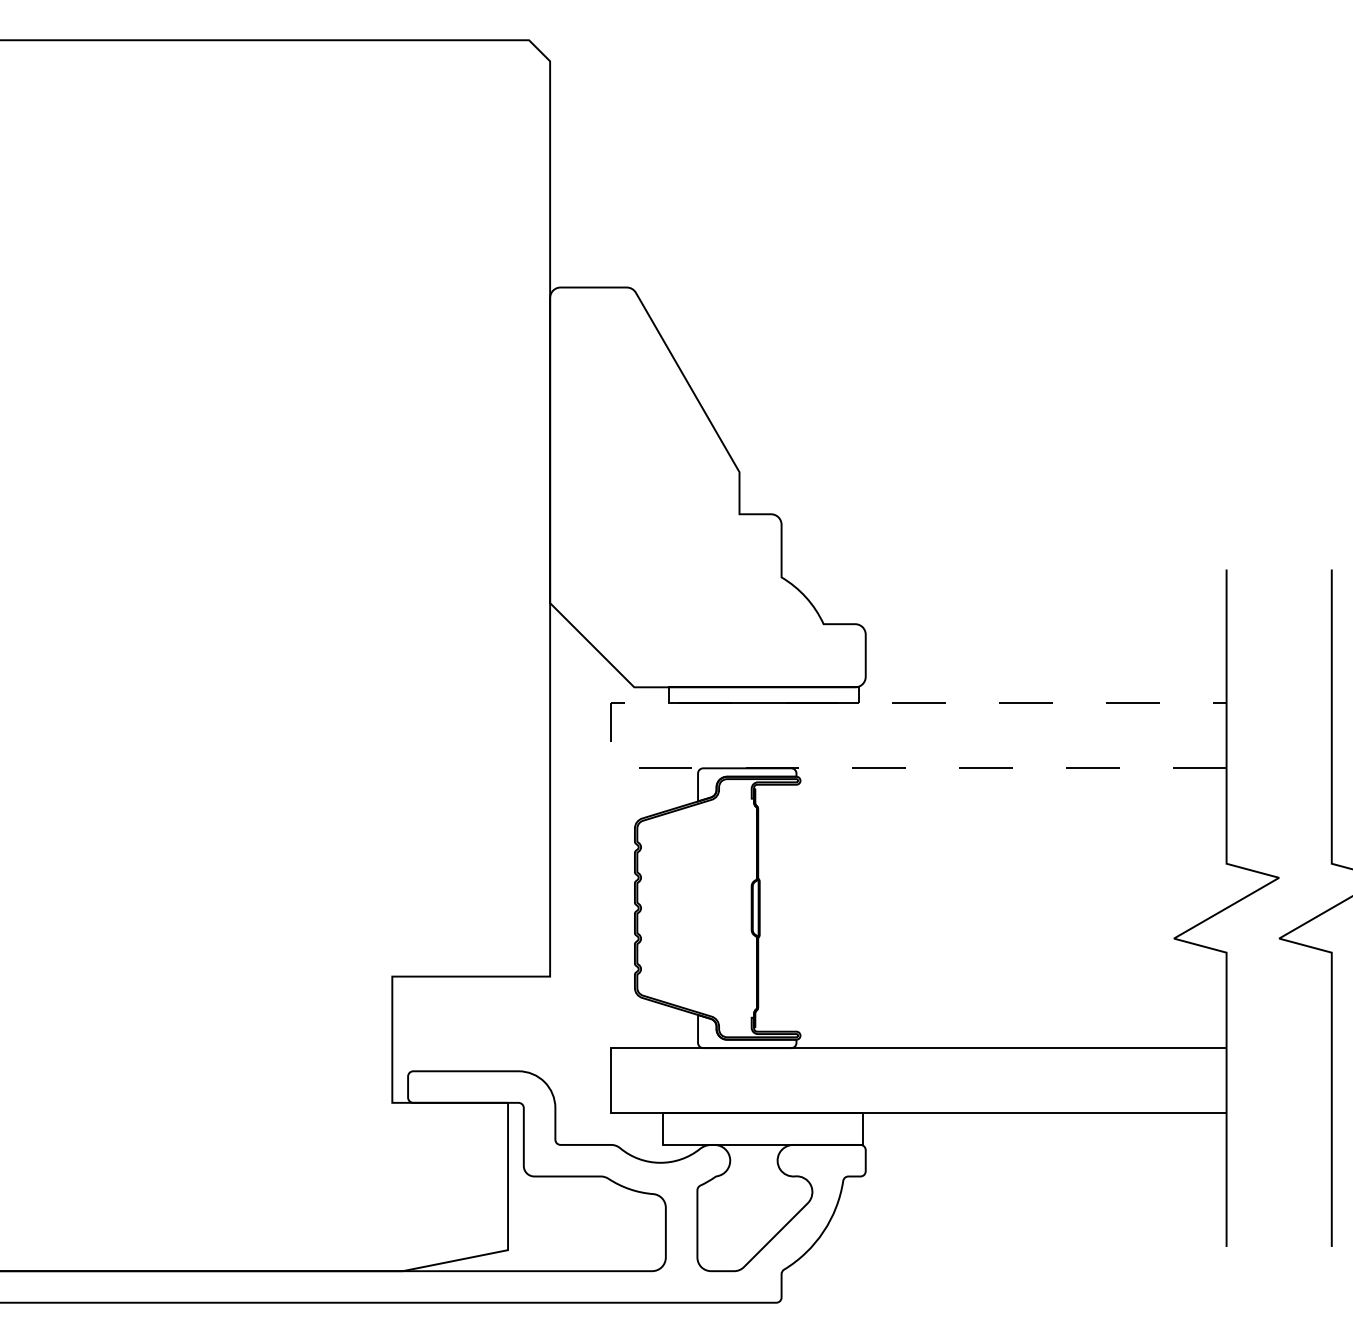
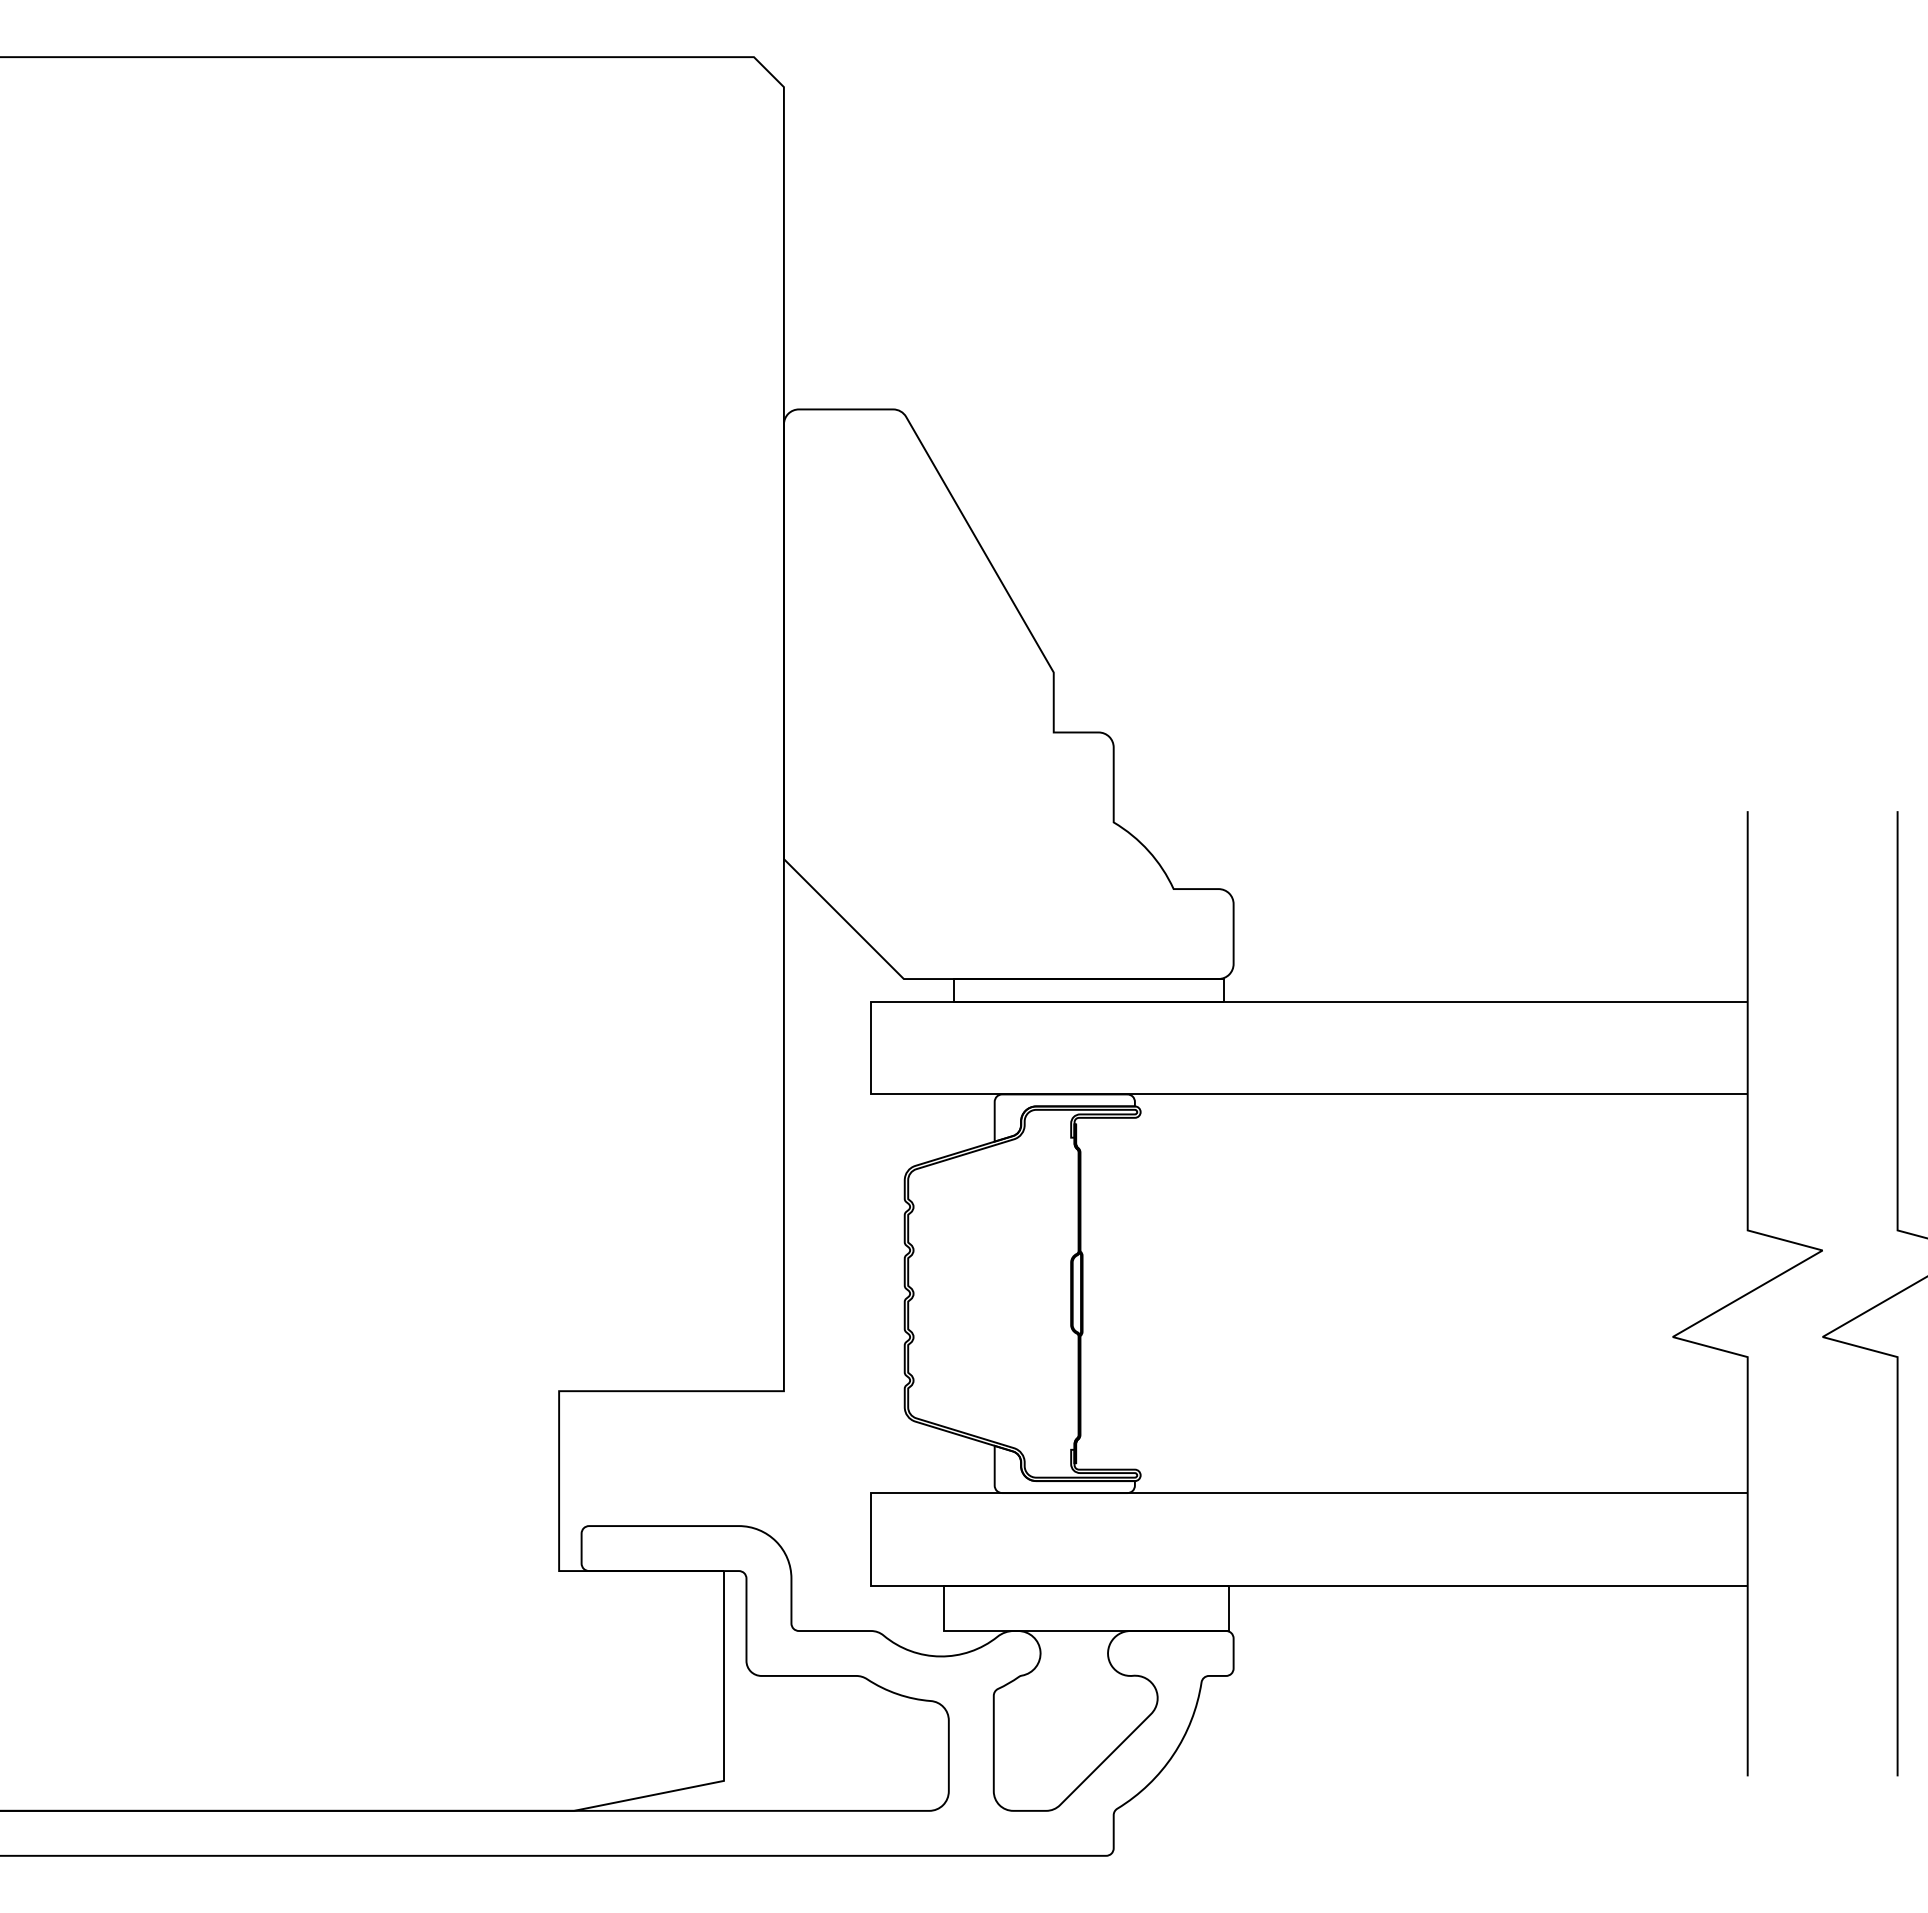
line: (610, 735) -> (870, 1047), dashed -> solid

